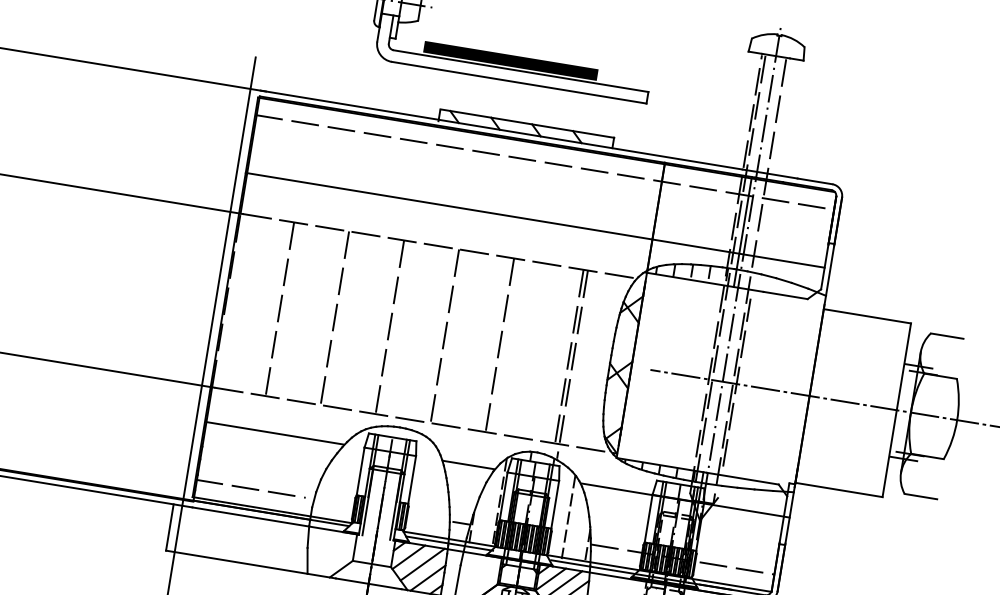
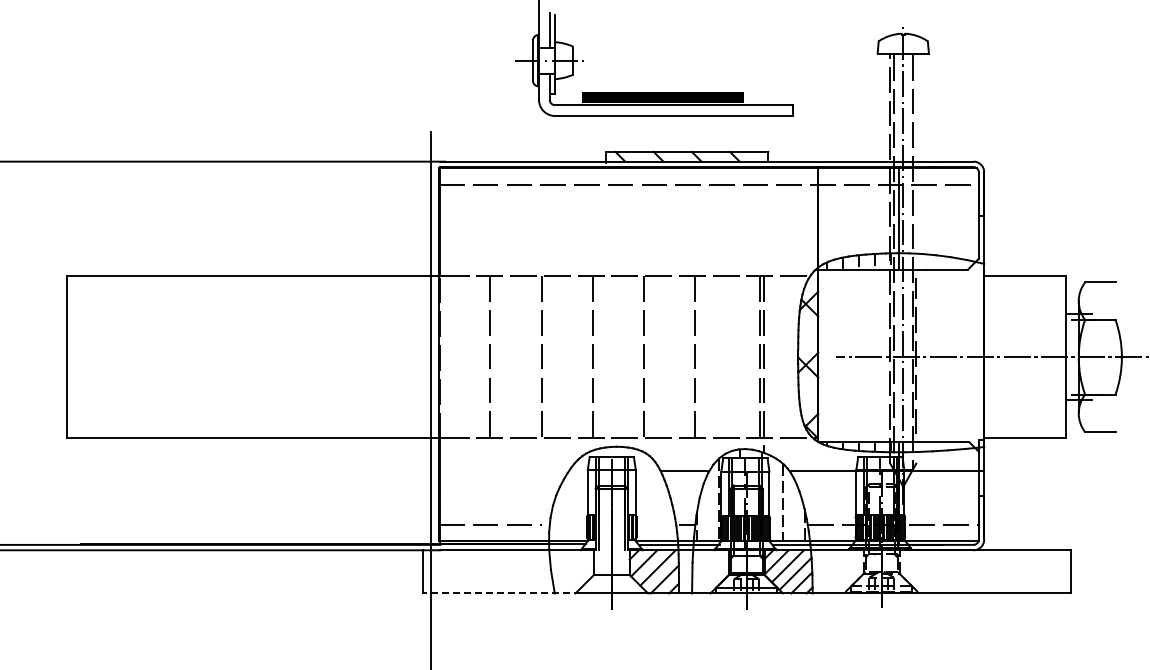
line: (534, 220) -> (708, 238), removed
line: (275, 433) -> (504, 470), removed
line: (250, 564) -> (501, 593), solid -> dashed

